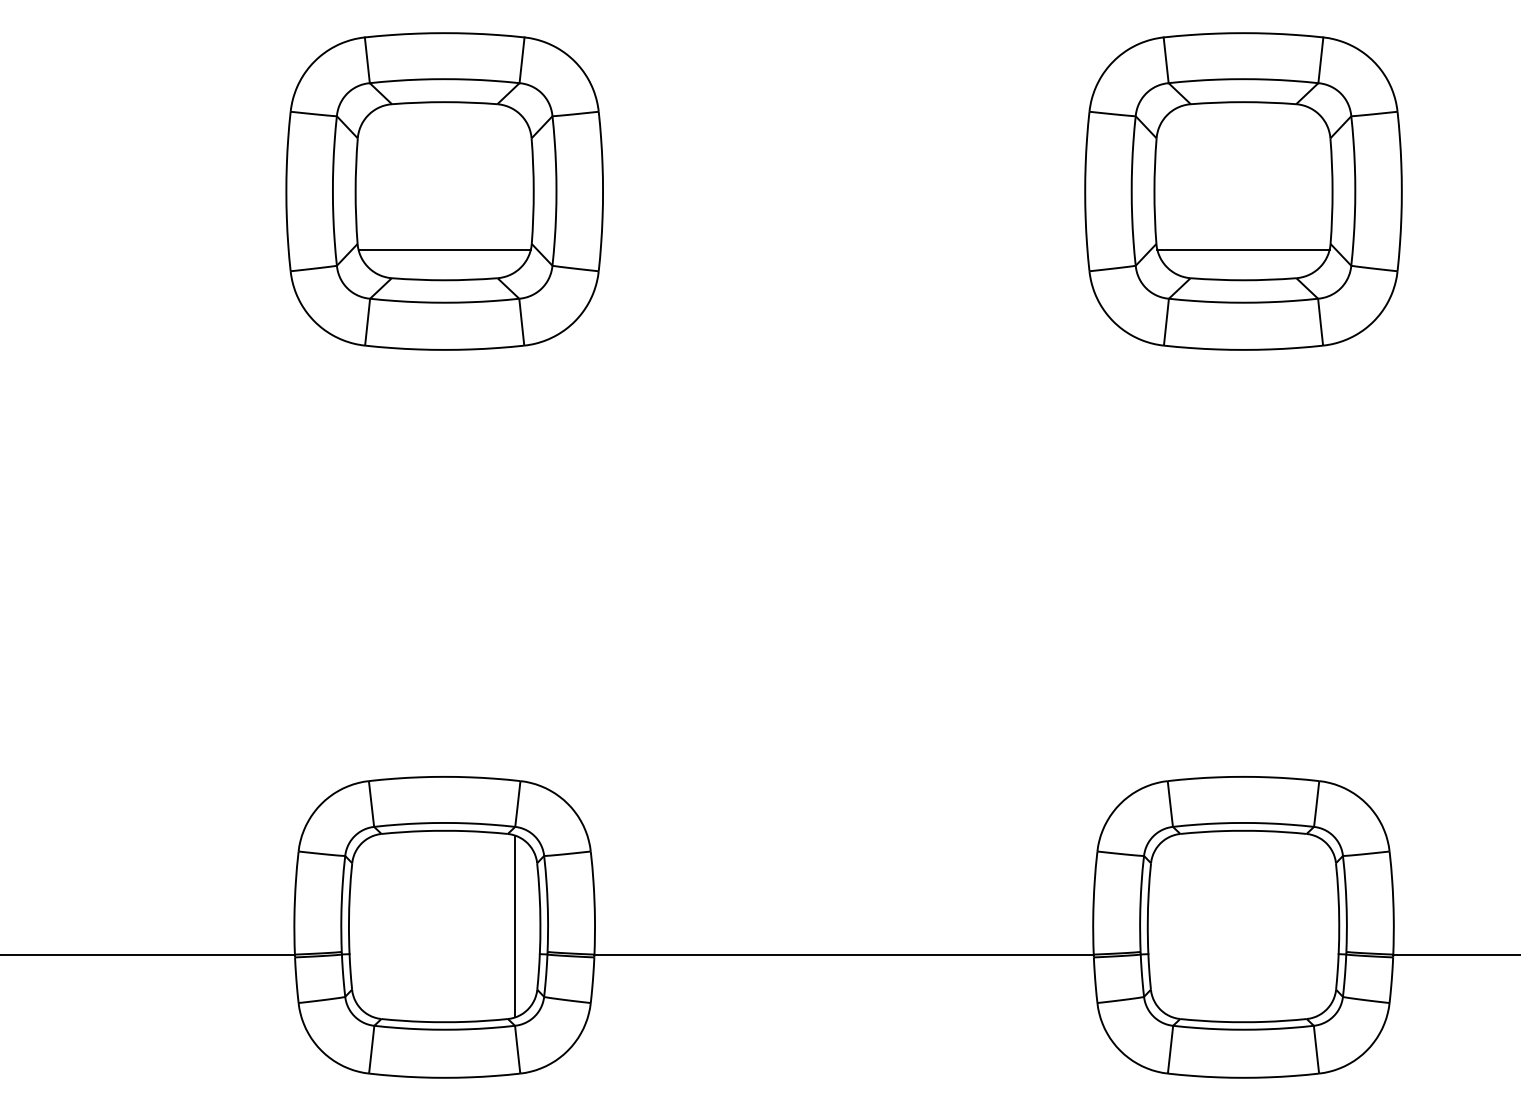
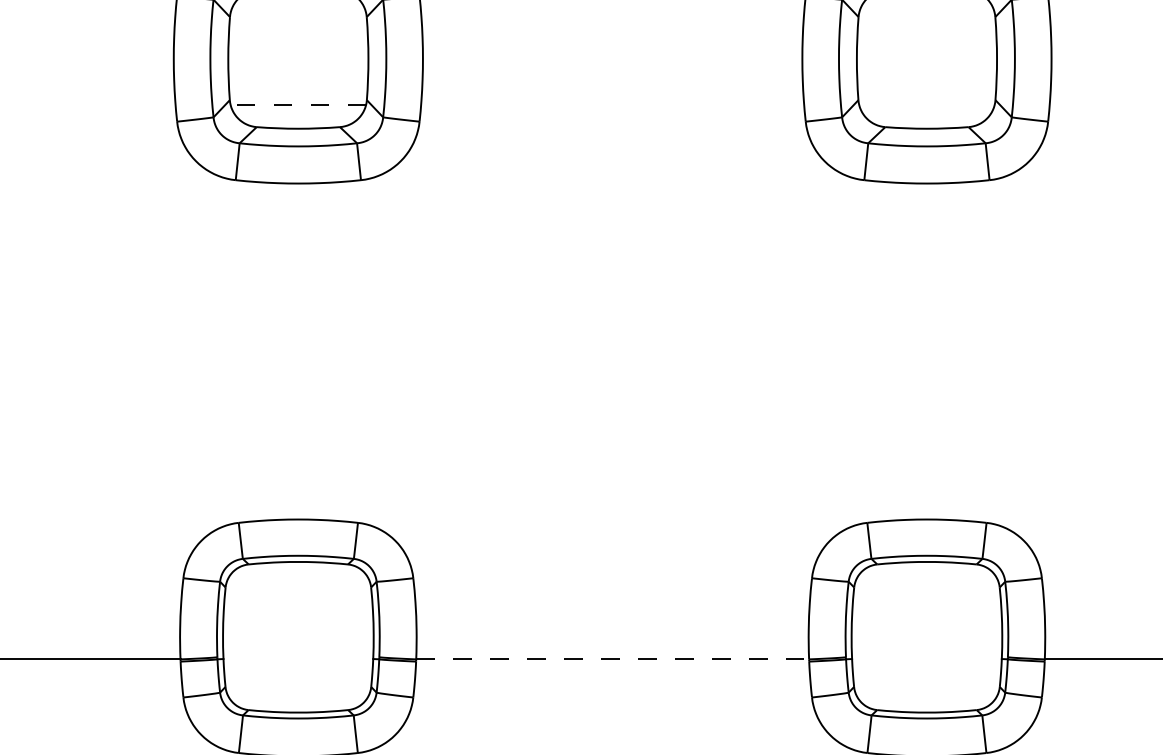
line: (444, 249) -> (298, 104), solid -> dashed
line: (1243, 249) -> (926, 104), removed
line: (515, 926) -> (354, 637), removed
line: (844, 954) -> (612, 659), solid -> dashed

